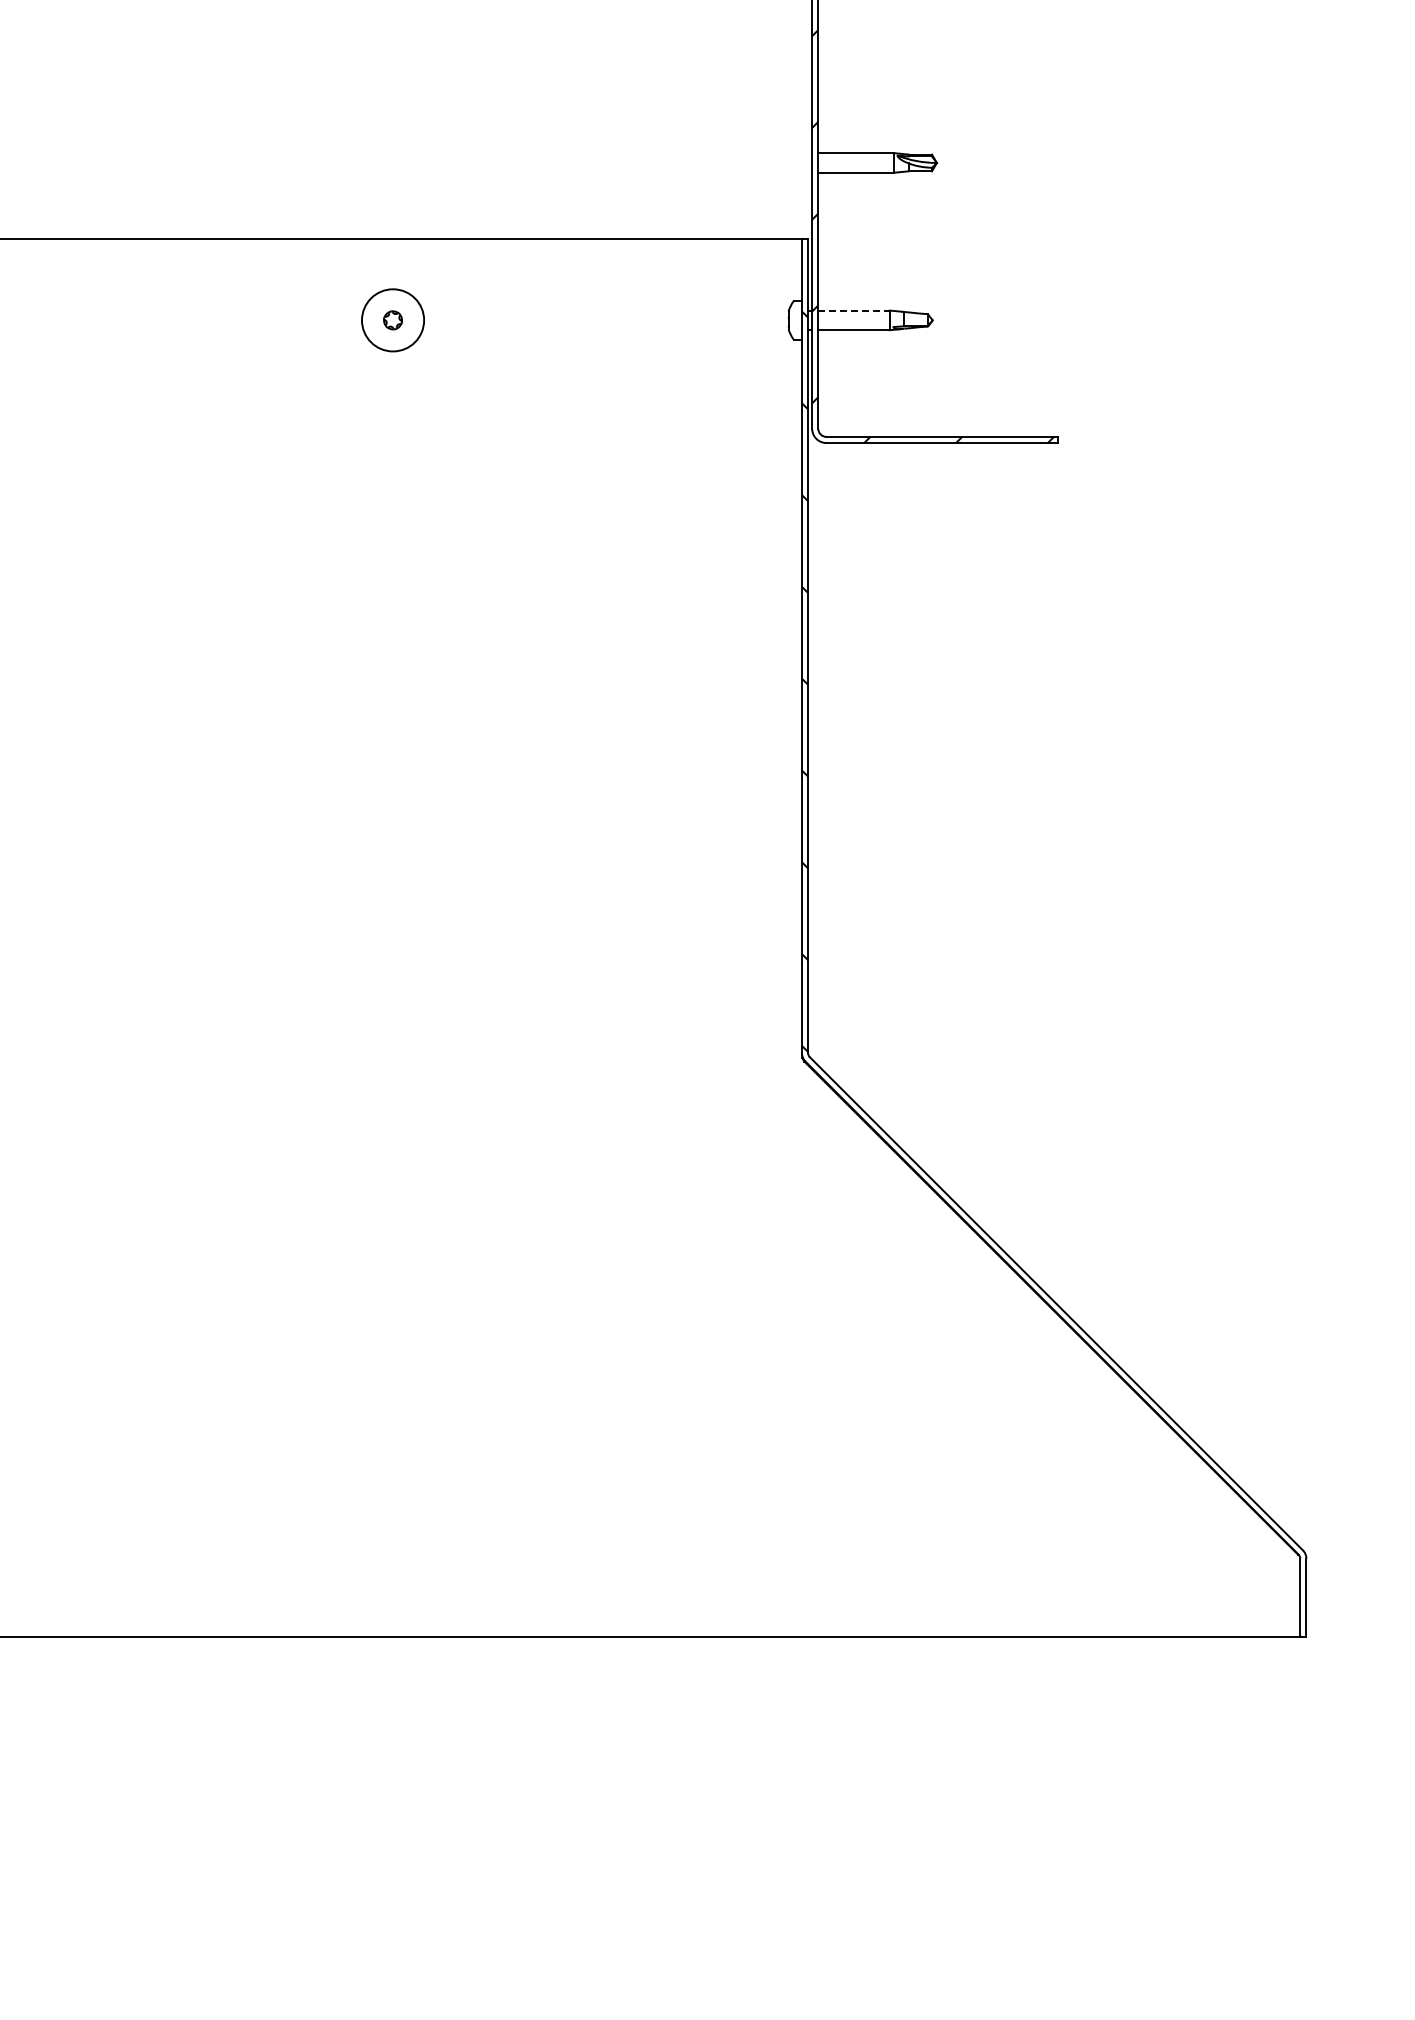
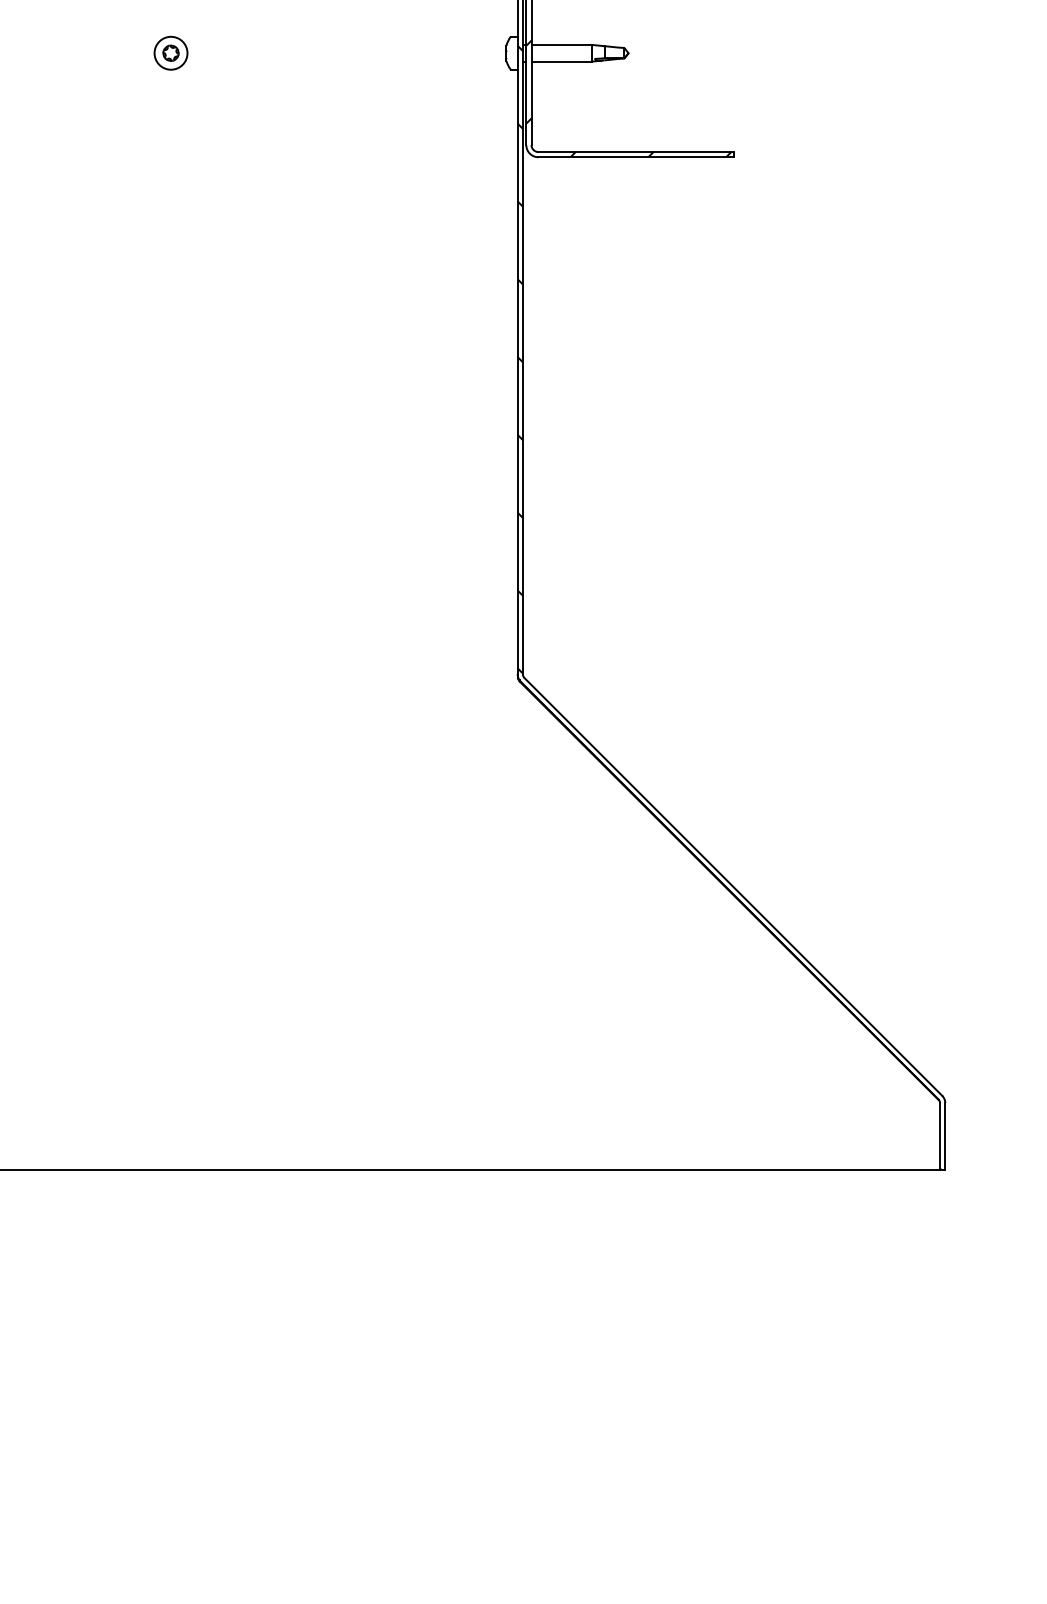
line: (854, 310) -> (562, 44), dashed -> solid
circle: (392, 319) -> (170, 52), size x0.62

